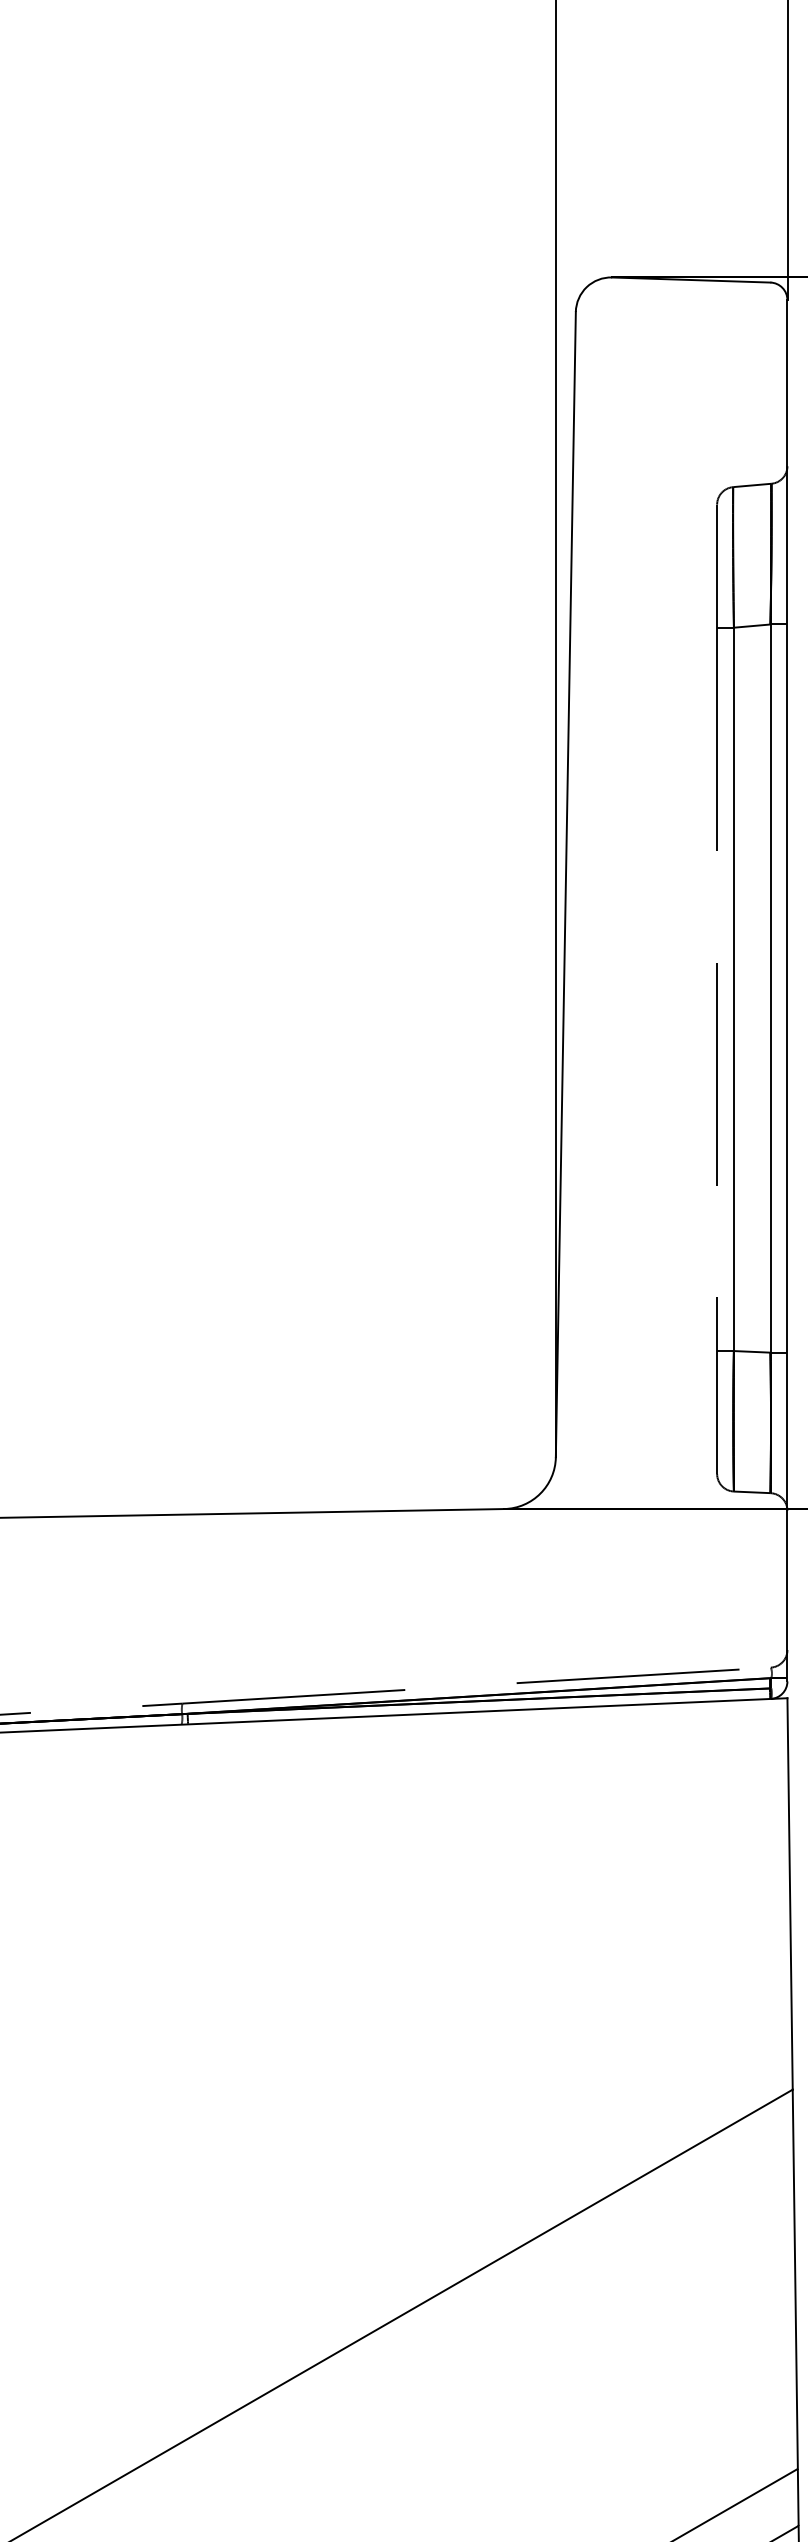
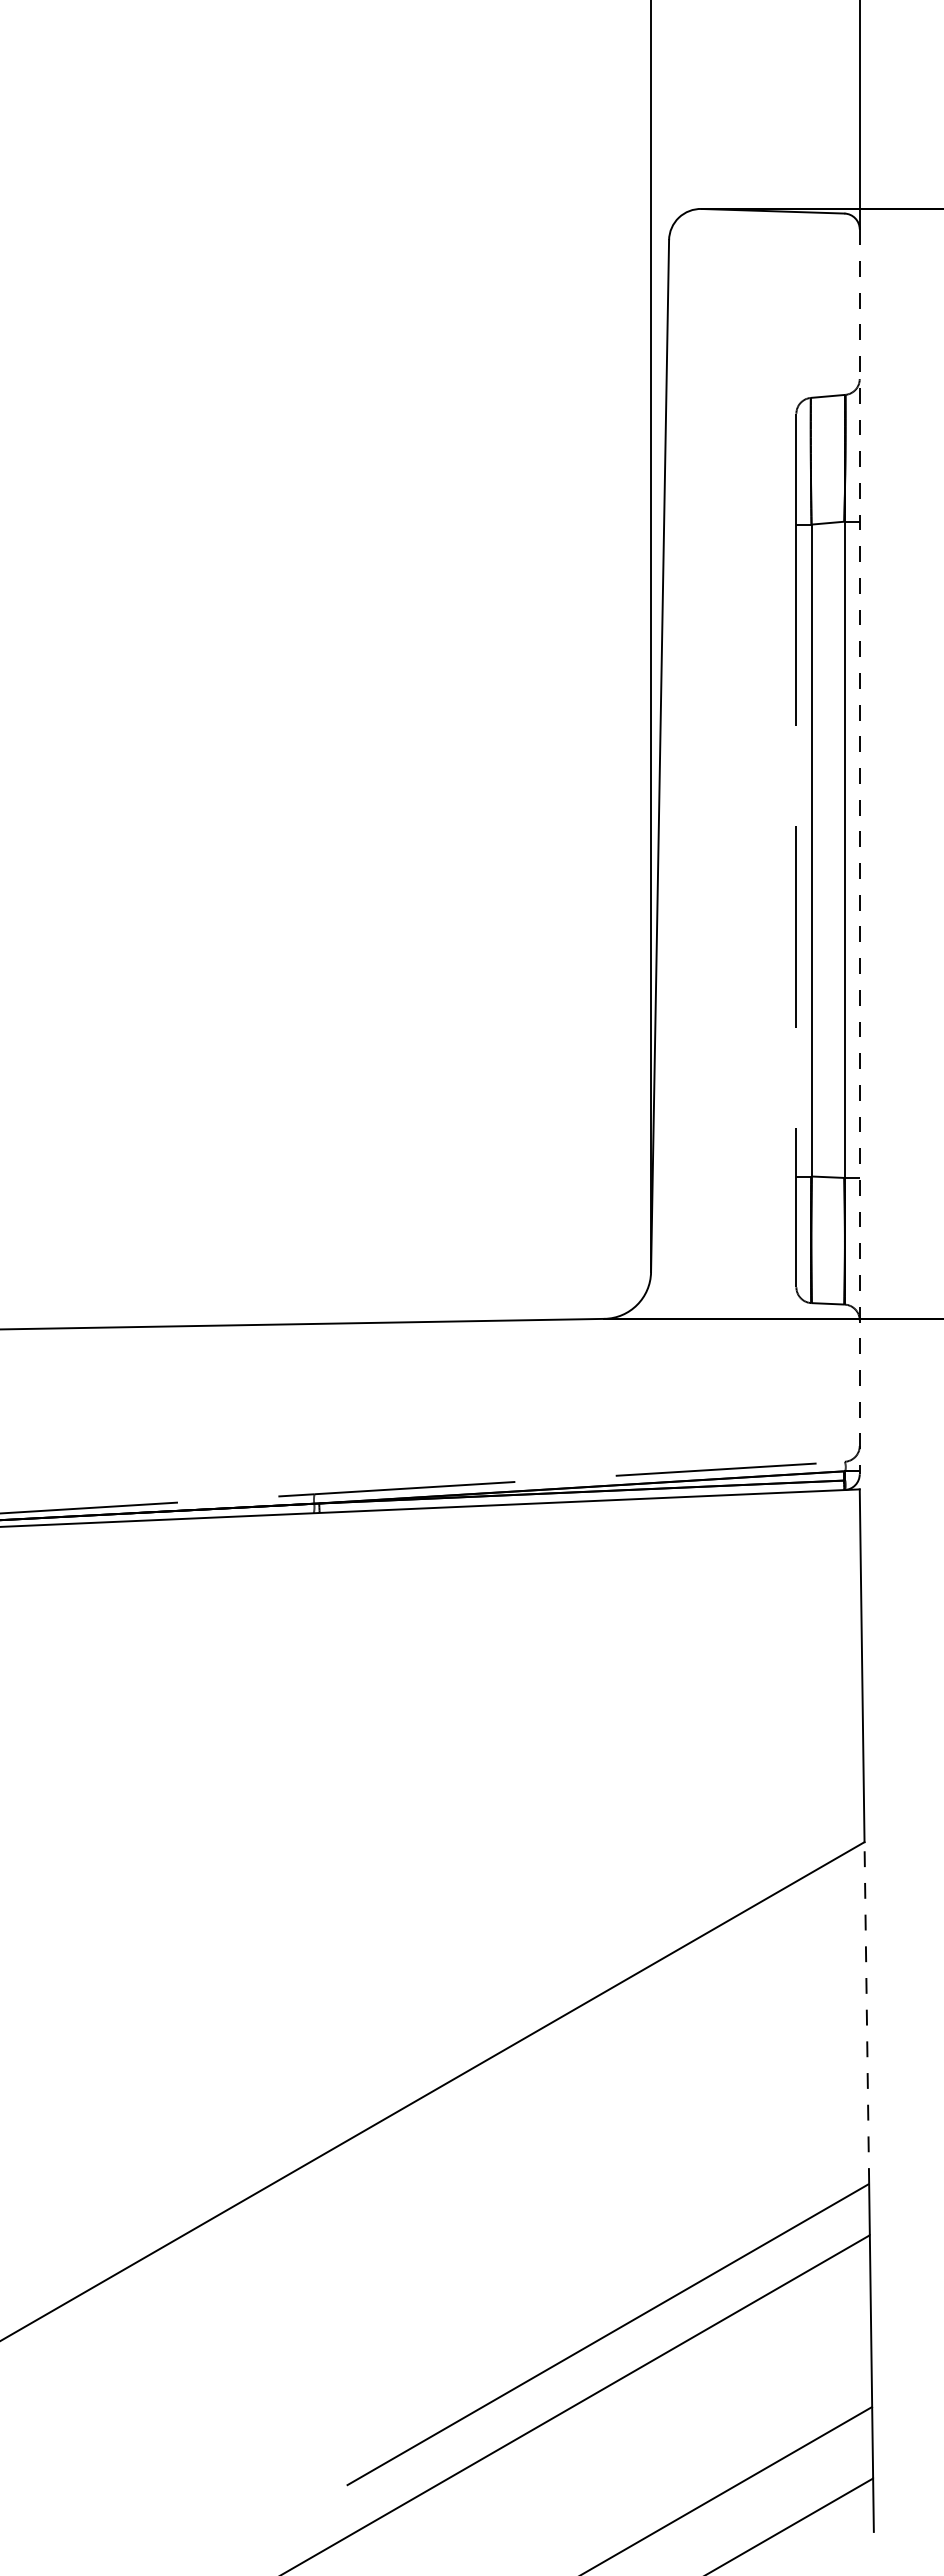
line: (787, 991) -> (859, 852), solid -> dashed
line: (794, 2279) -> (866, 2013), solid -> dashed

